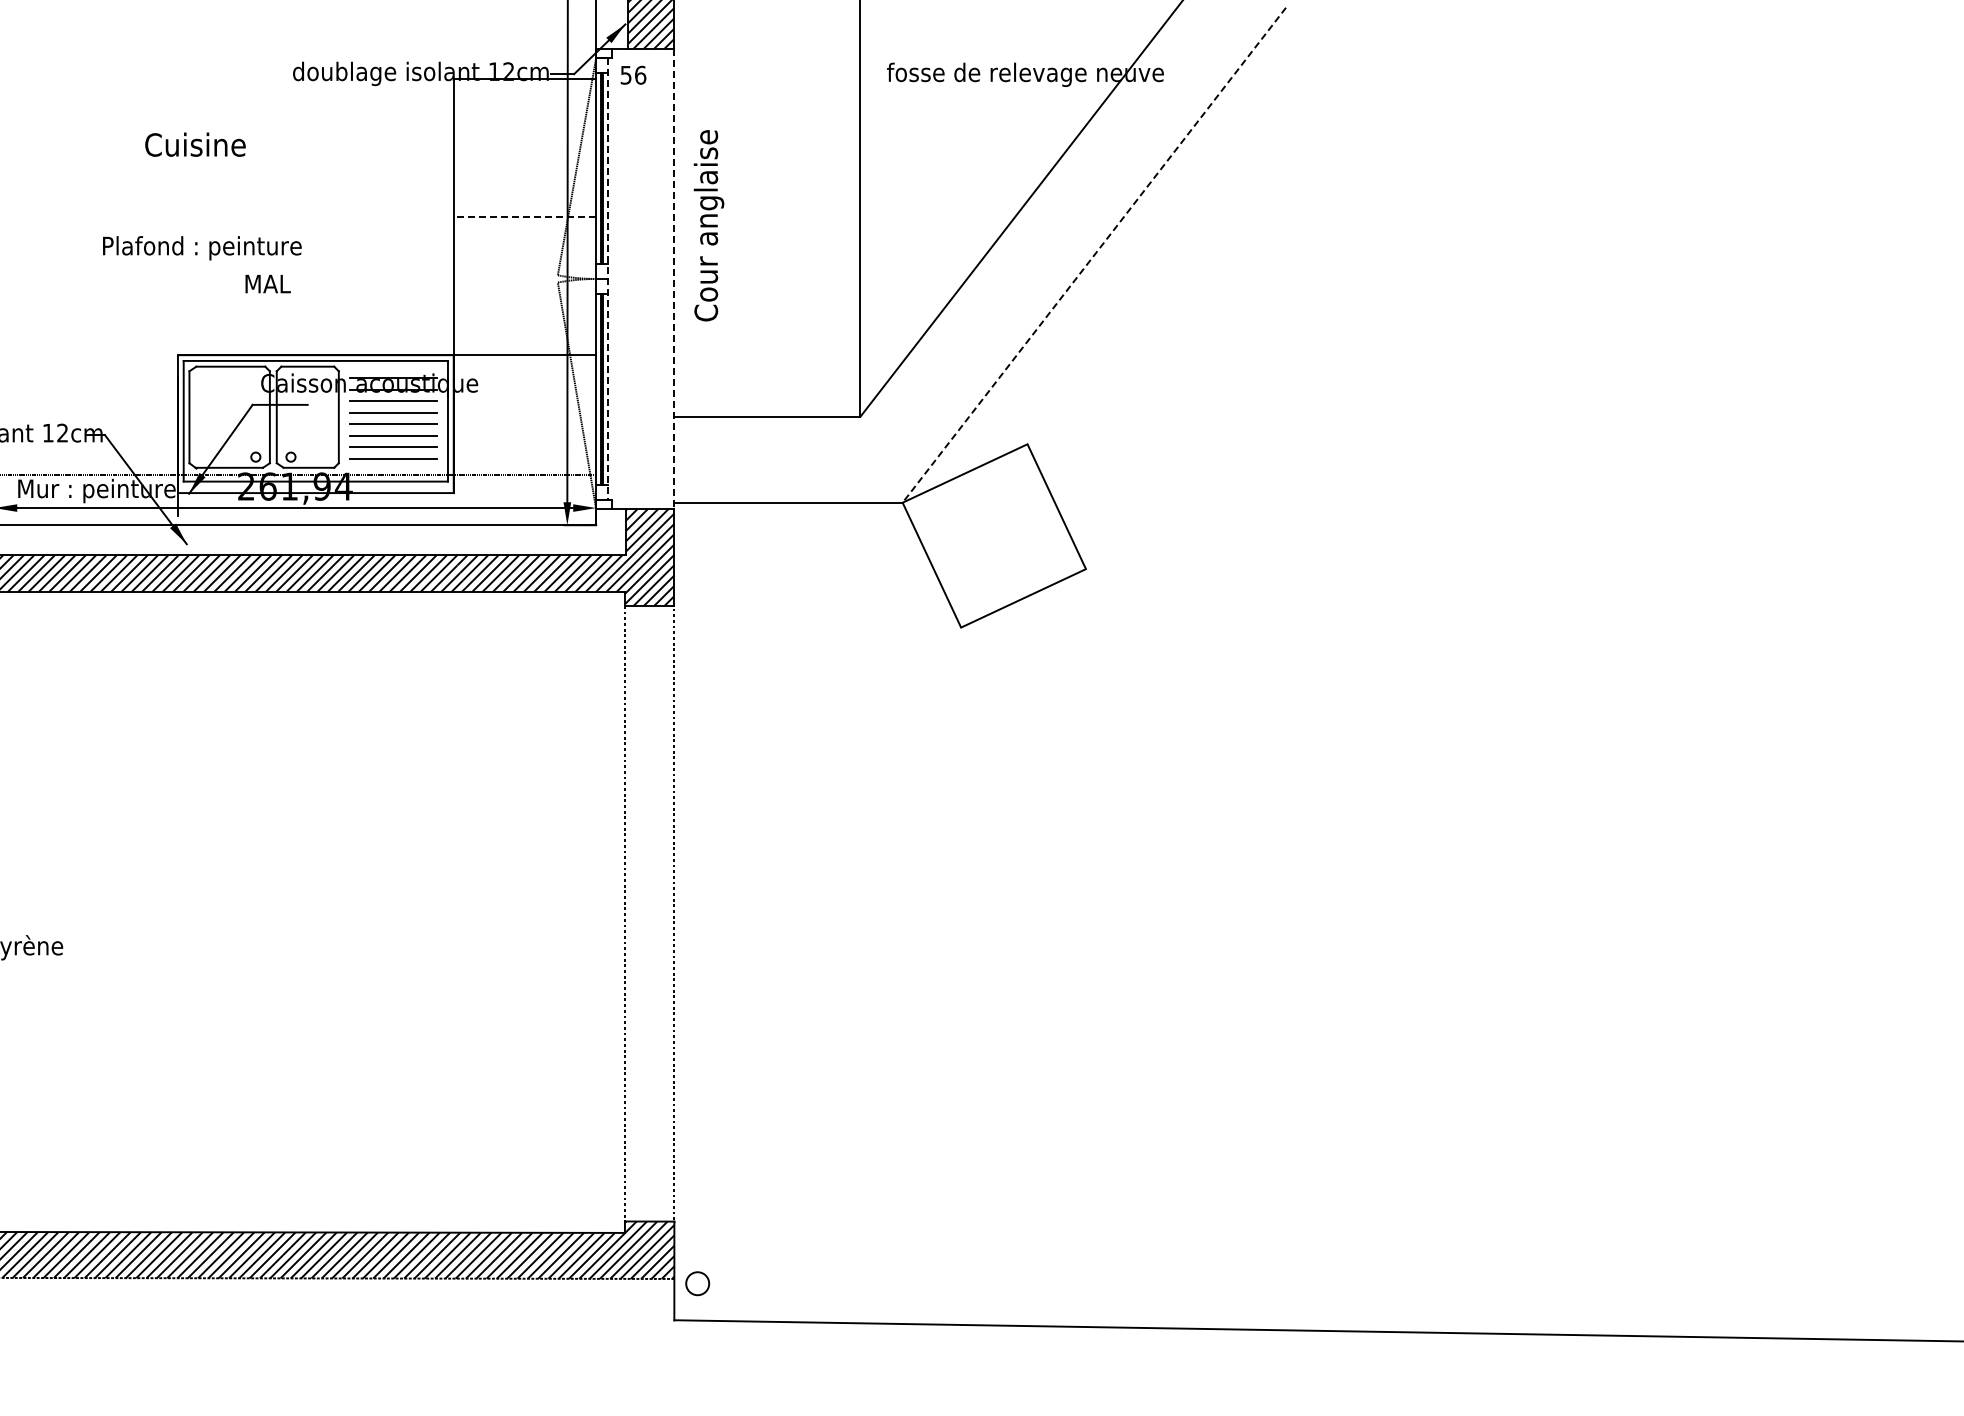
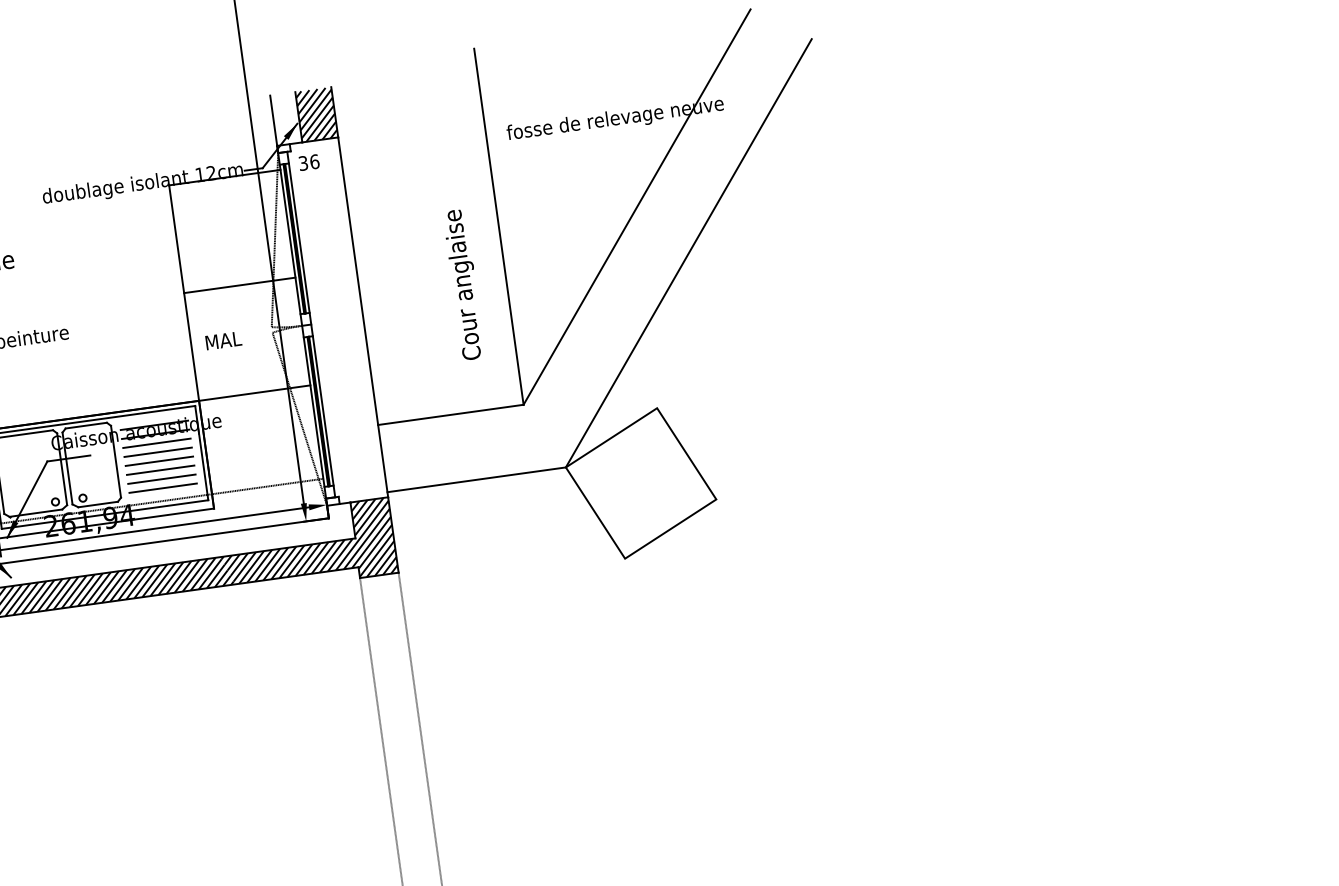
text: (626, 74) -> (303, 162), 56 -> 36
line: (524, 217) -> (239, 285), dashed -> solid
text: (708, 225) -> (463, 284), moved
line: (1094, 255) -> (688, 253), dashed -> solid
line: (607, 279) -> (311, 325), dashed -> solid
line: (674, 279) -> (363, 317), dashed -> solid
text: (267, 283) -> (223, 340), moved

